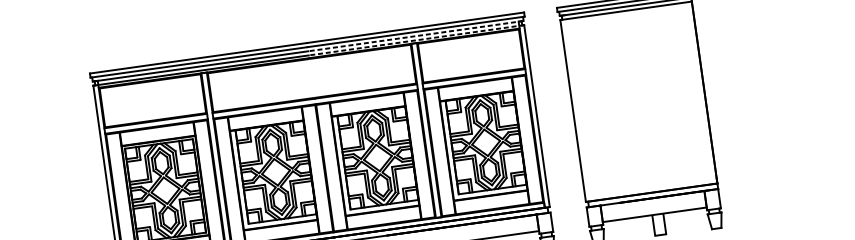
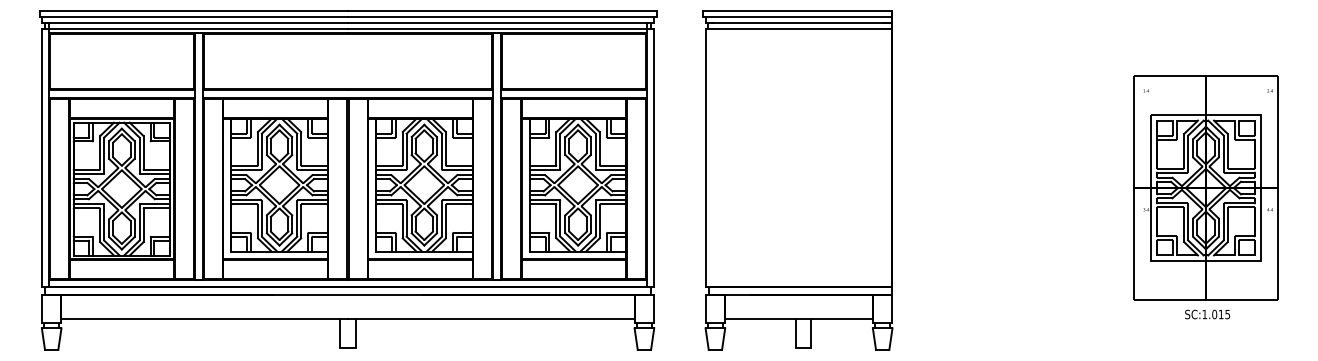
line: (415, 36) -> (500, 22), dashed -> solid
line: (416, 40) -> (500, 28), dashed -> solid

